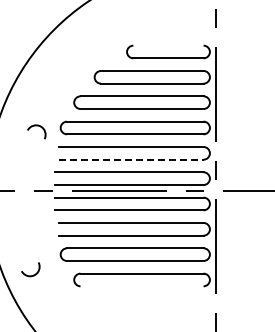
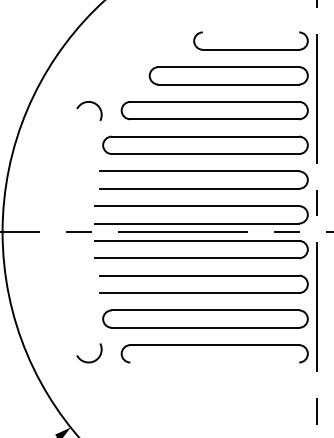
arc: (36, 126) -> (89, 103), moved
line: (131, 159) -> (200, 188), dashed -> solid
arc: (27, 274) -> (85, 360), moved

